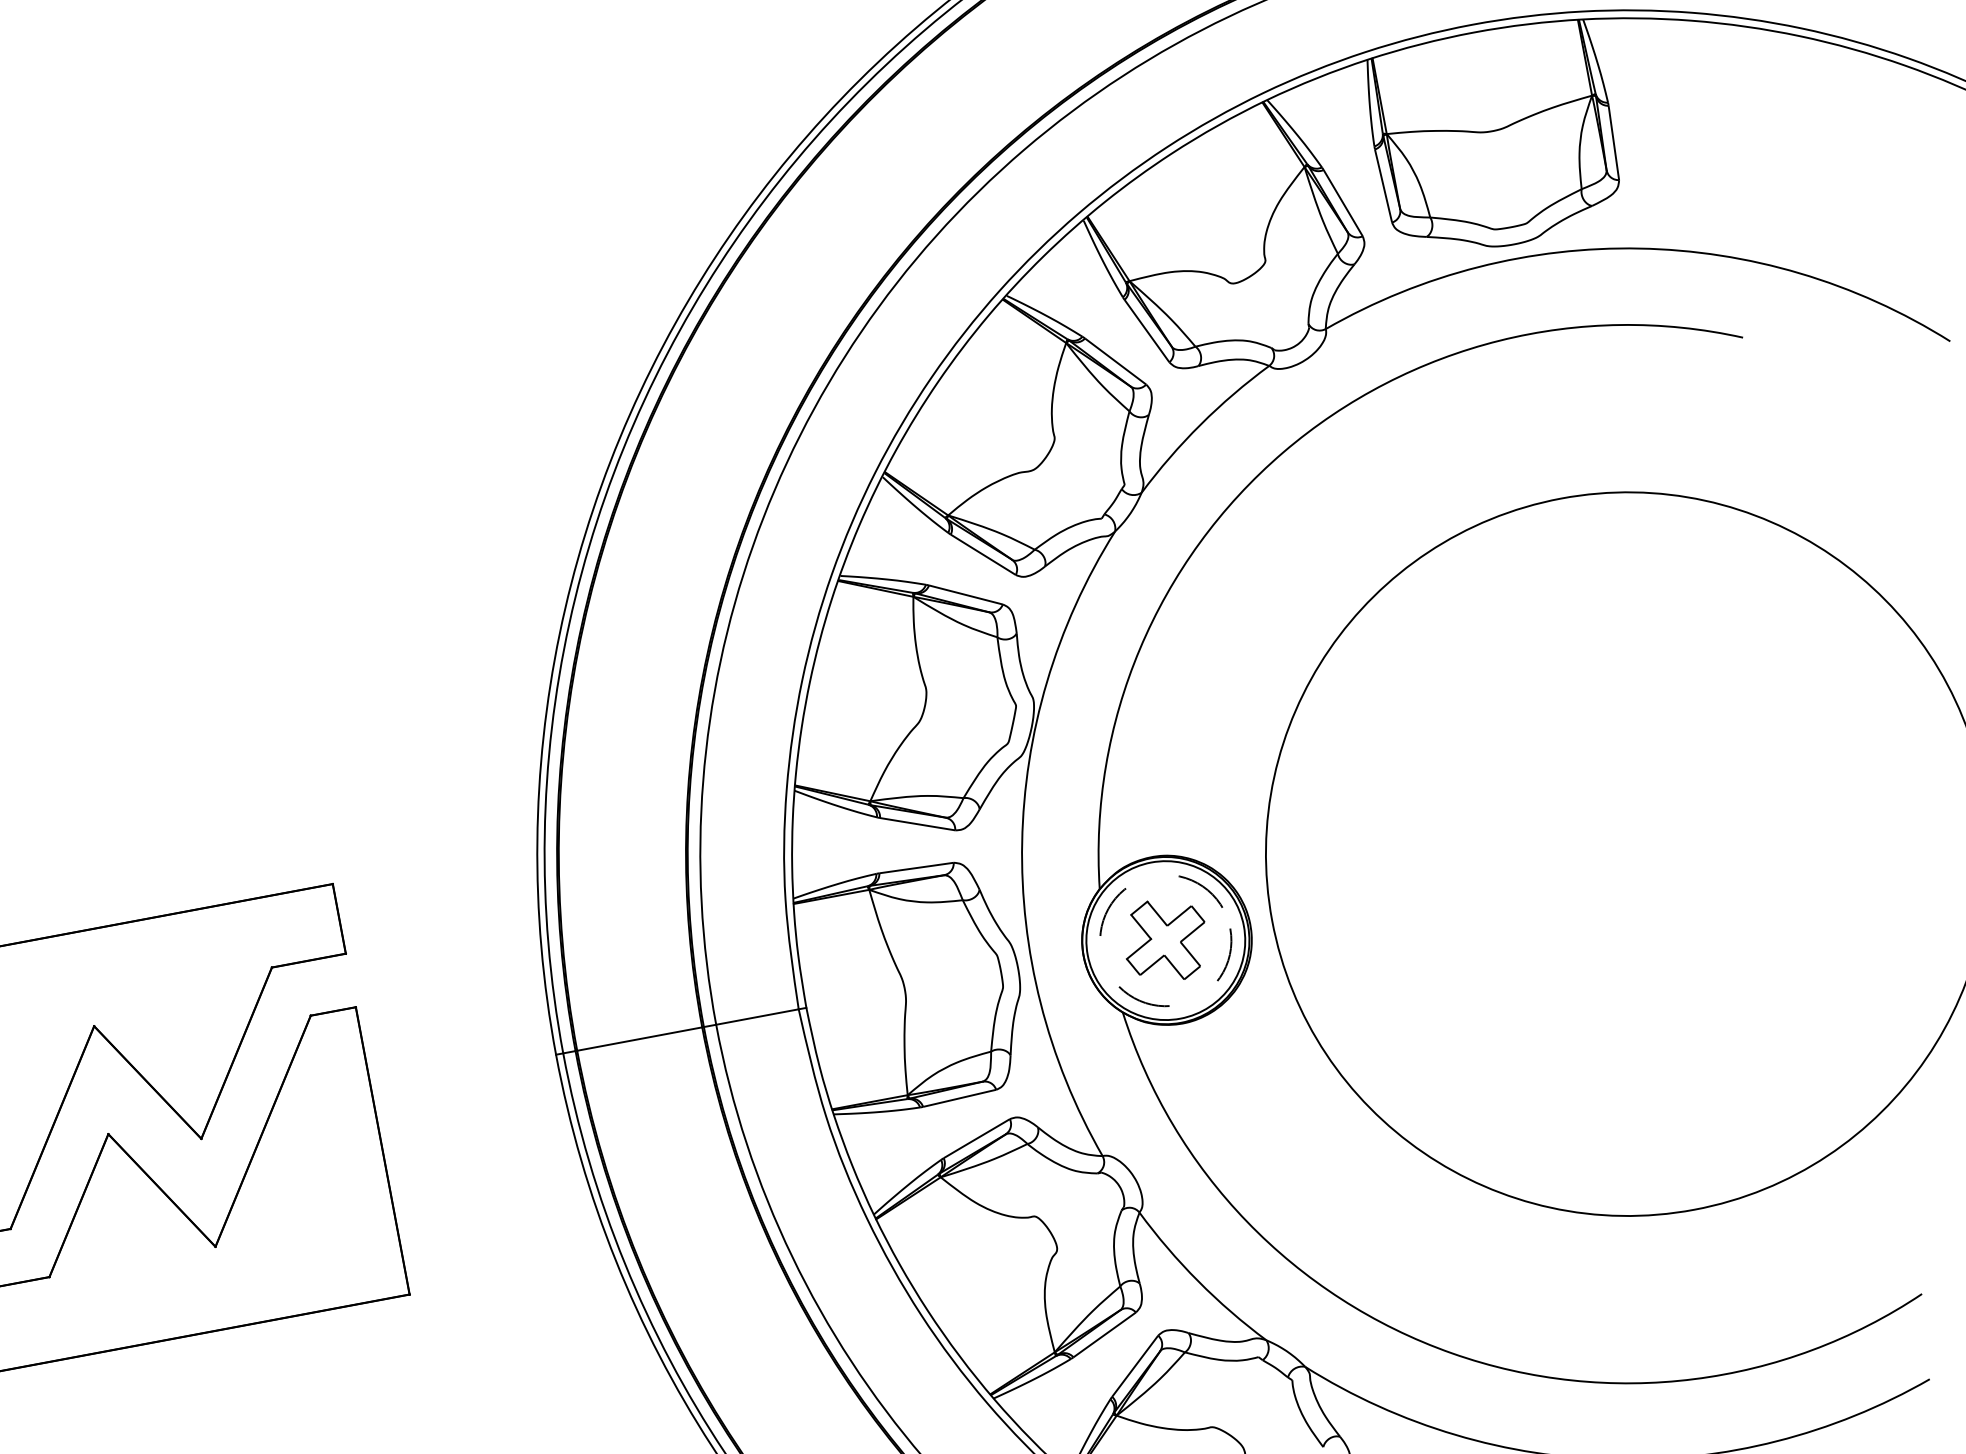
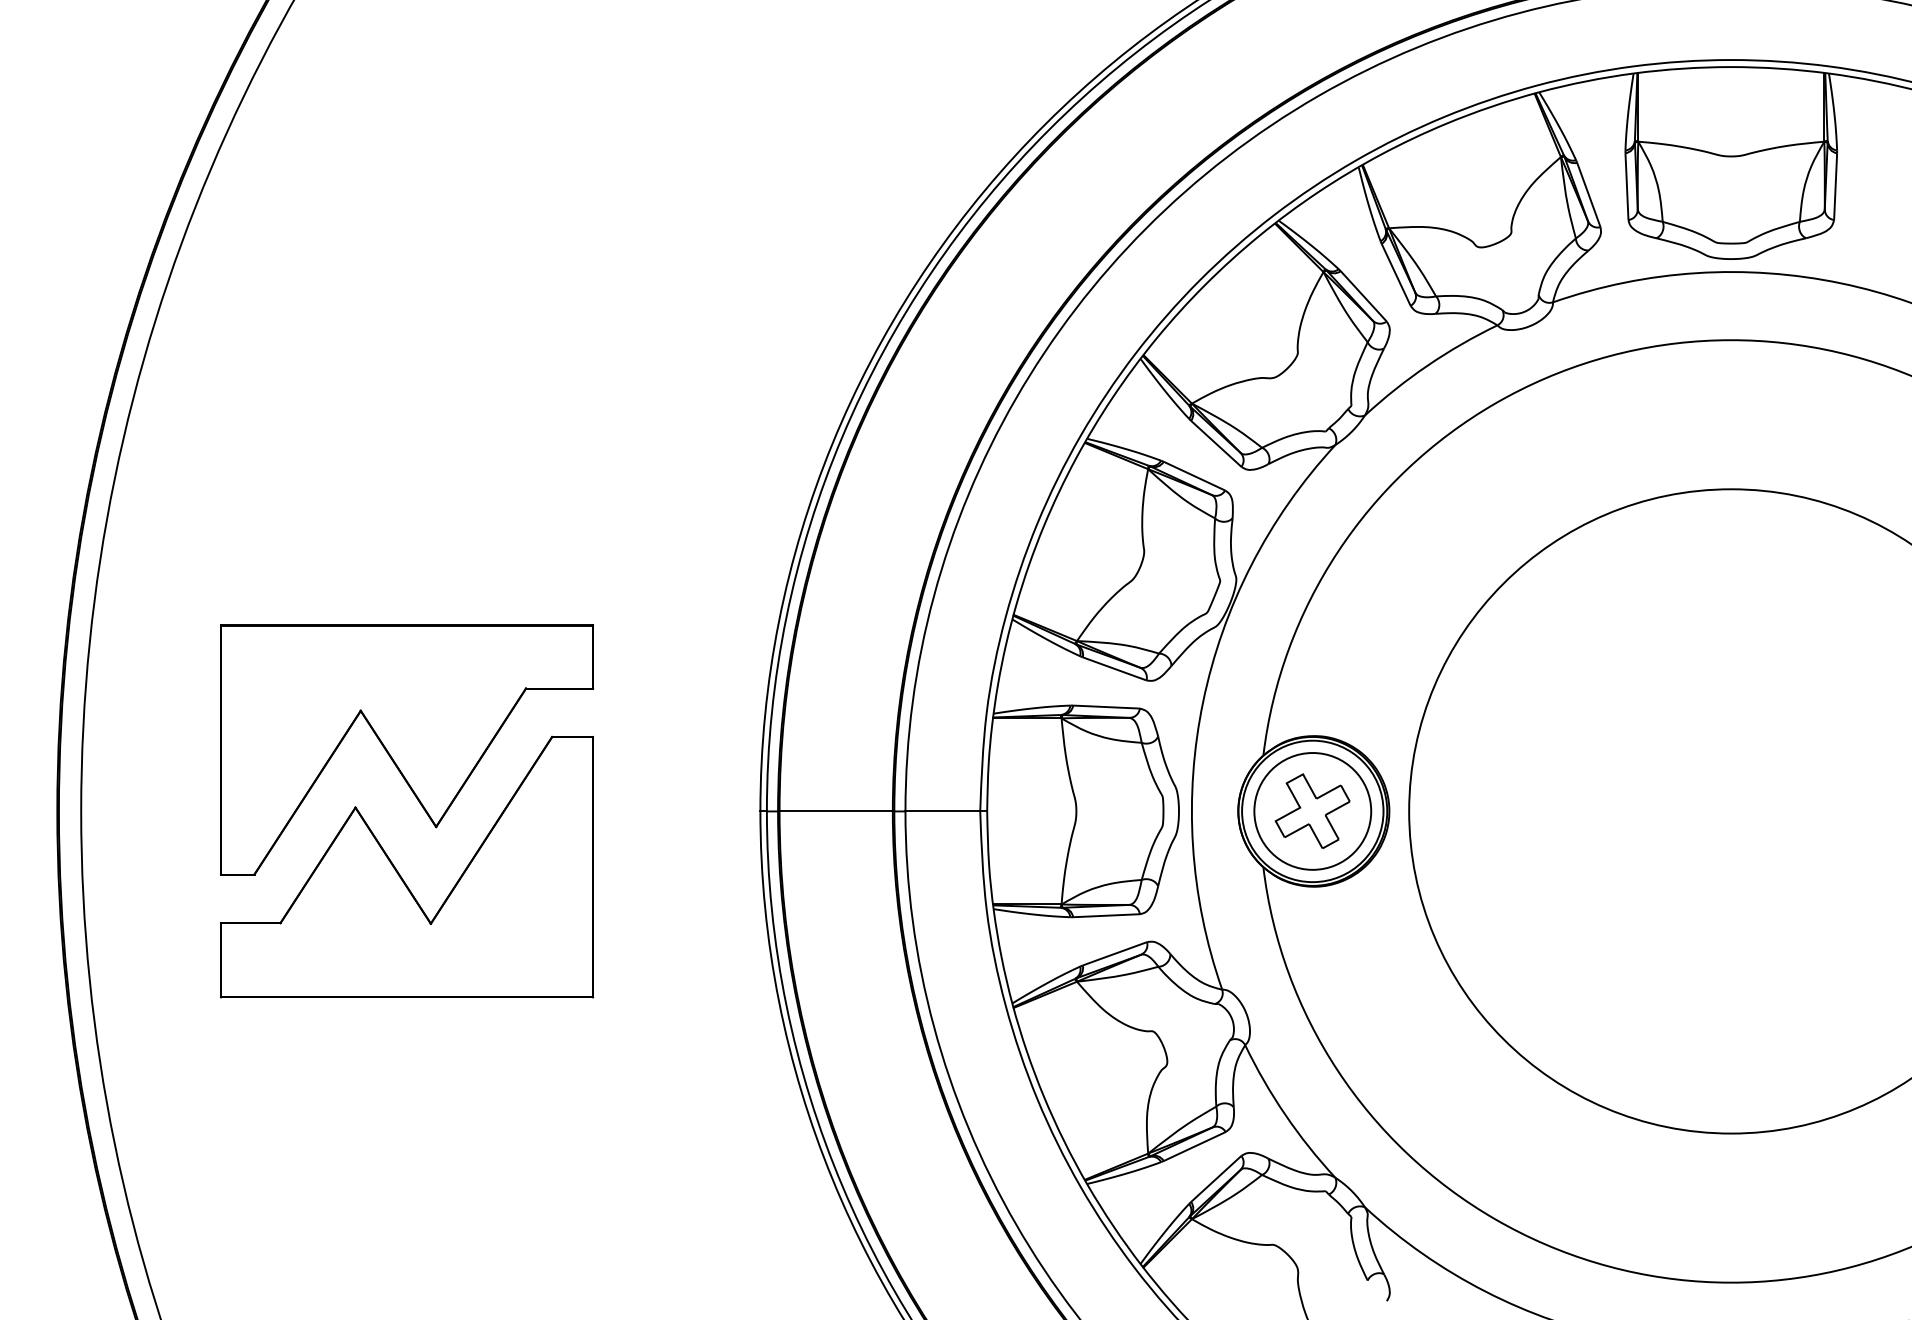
circle: (1165, 940) -> (1312, 811), dashed -> solid

